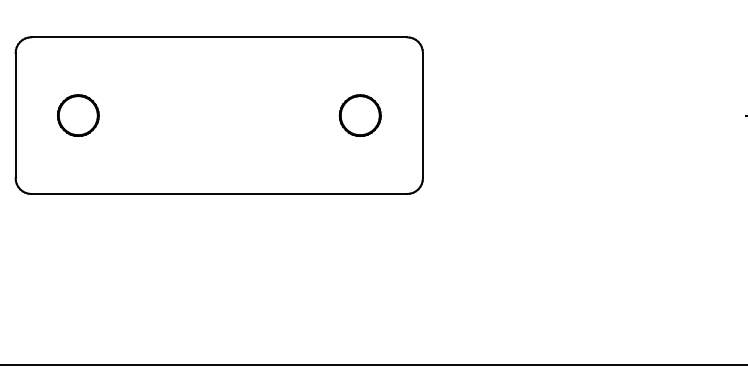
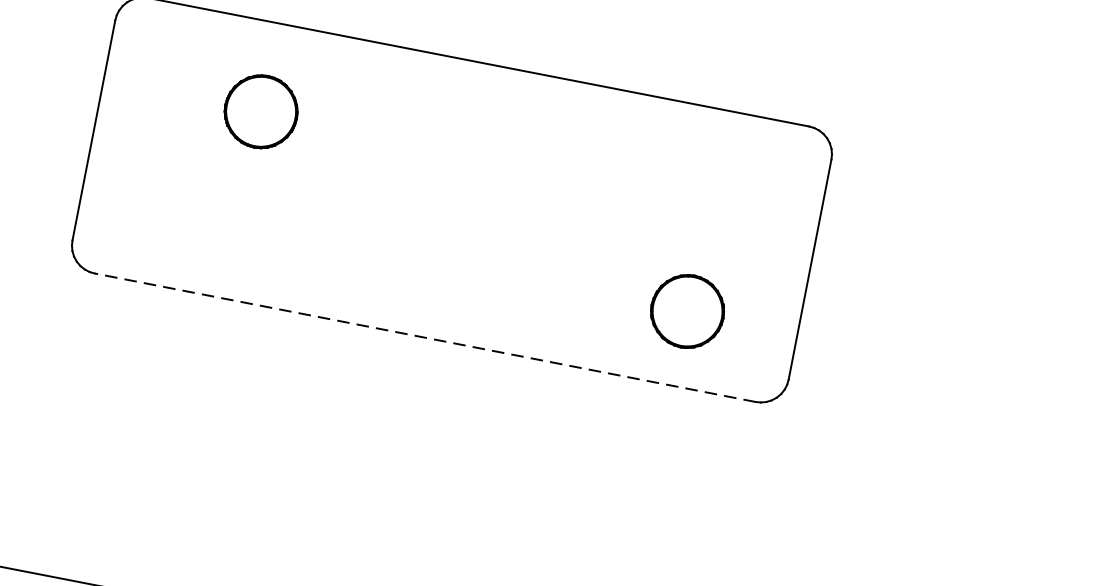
part: (78, 115) -> (261, 111), moved
part: (359, 115) -> (686, 310), moved
line: (219, 193) -> (425, 336), solid -> dashed

